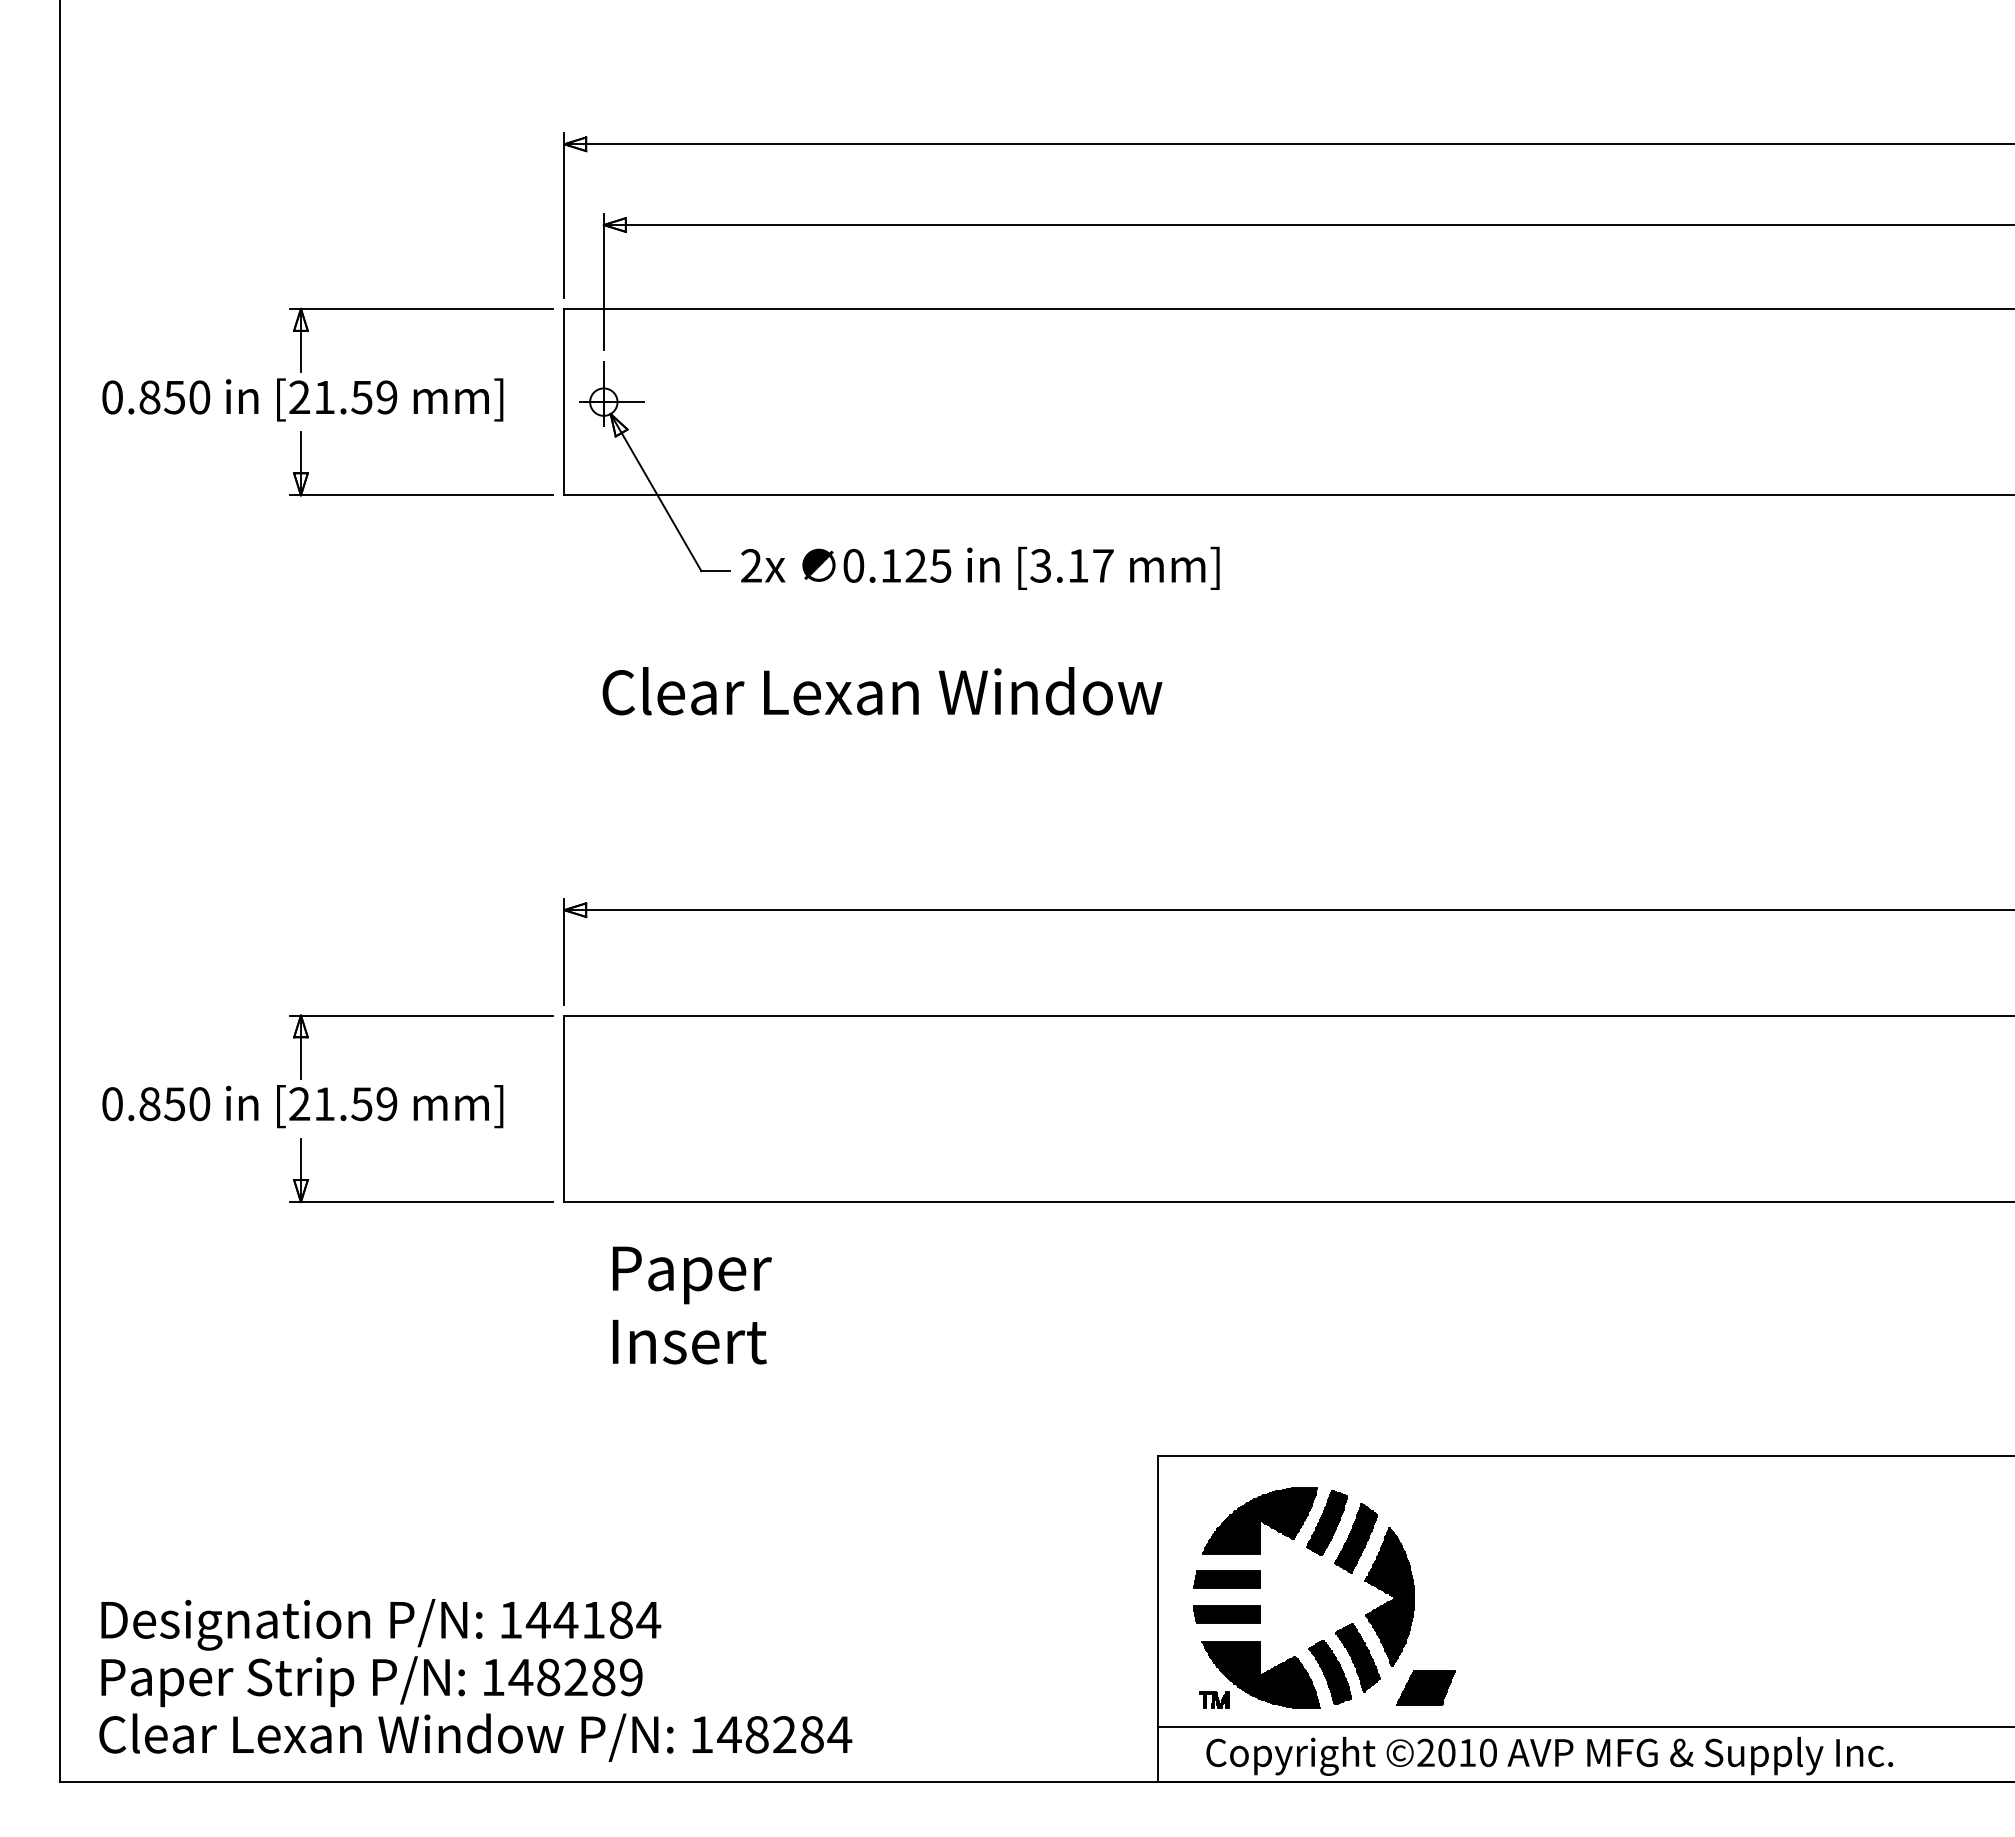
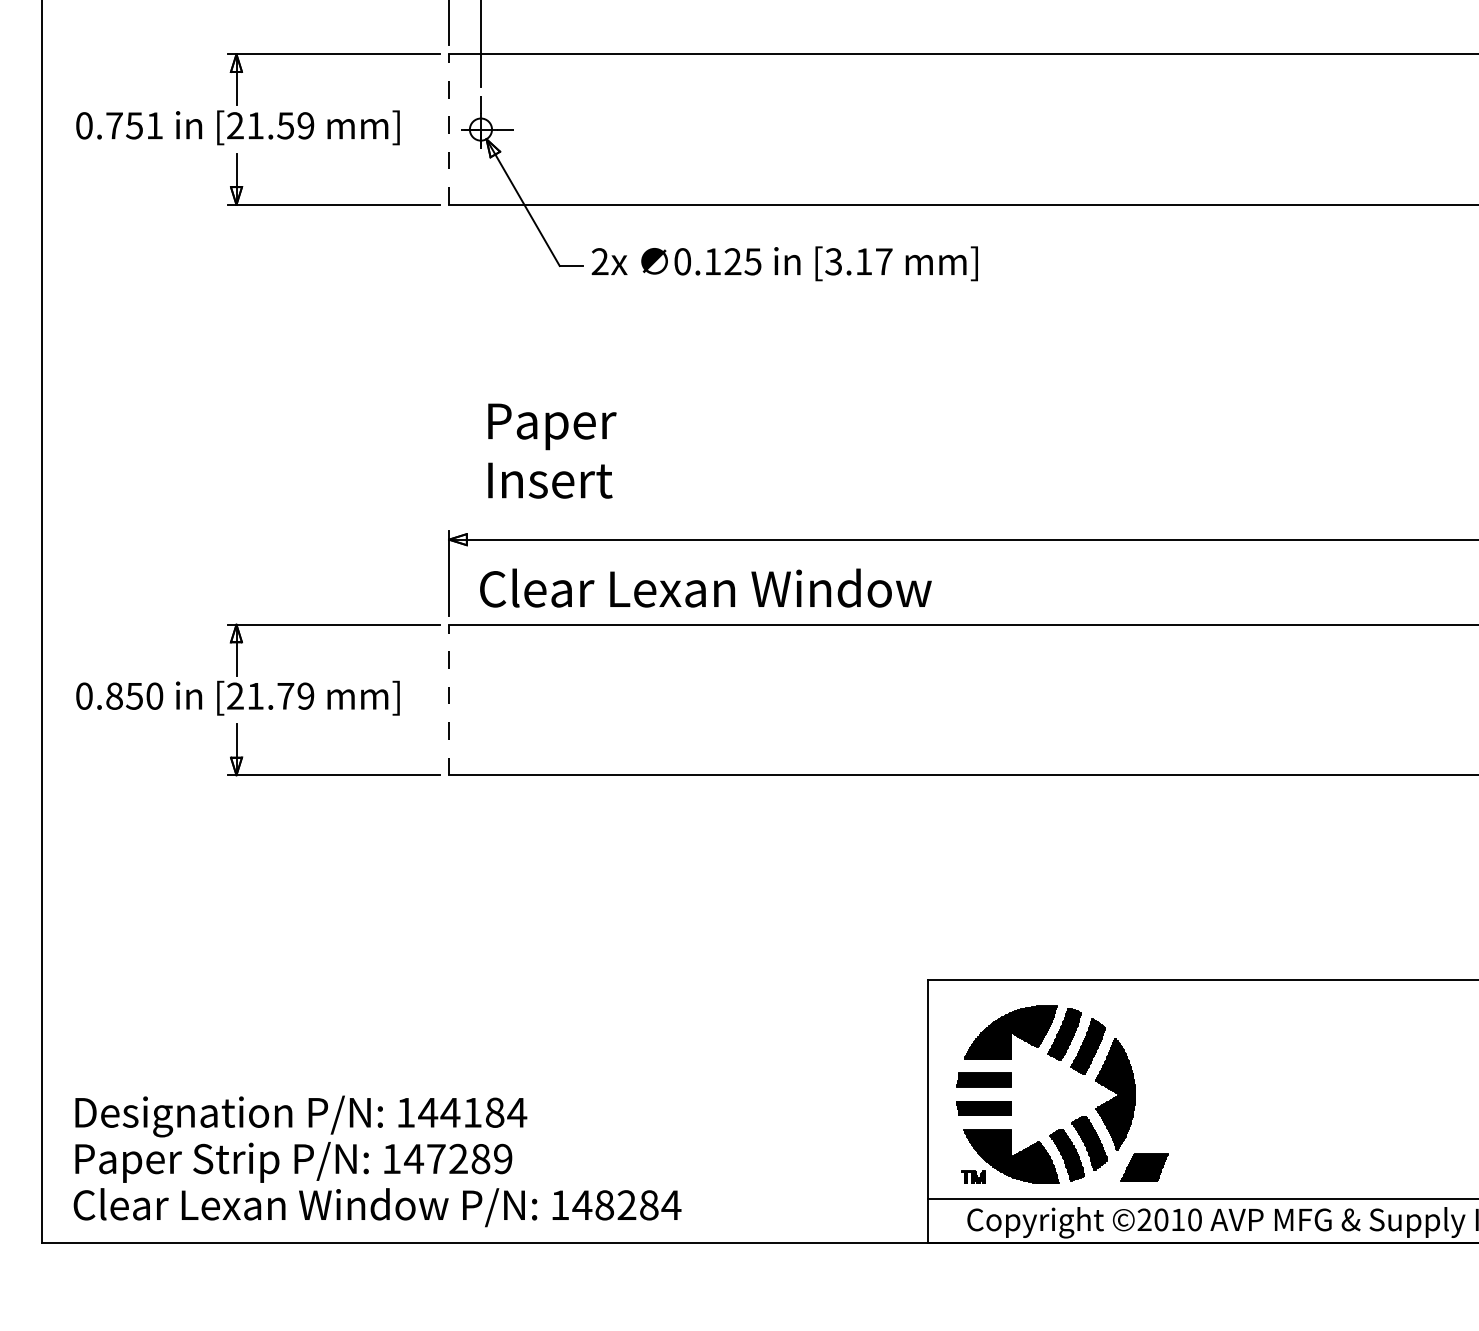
text: (174, 397) -> (134, 125), 0.850 -> 0.751
line: (564, 401) -> (449, 129), solid -> dashed
text: (882, 691) -> (705, 588), moved
text: (361, 1104) -> (285, 696), [21.59 -> [21.79
line: (564, 1108) -> (449, 699), solid -> dashed
text: (692, 1305) -> (552, 451), moved
text: (548, 1677) -> (436, 1159), 148289 -> 147289

